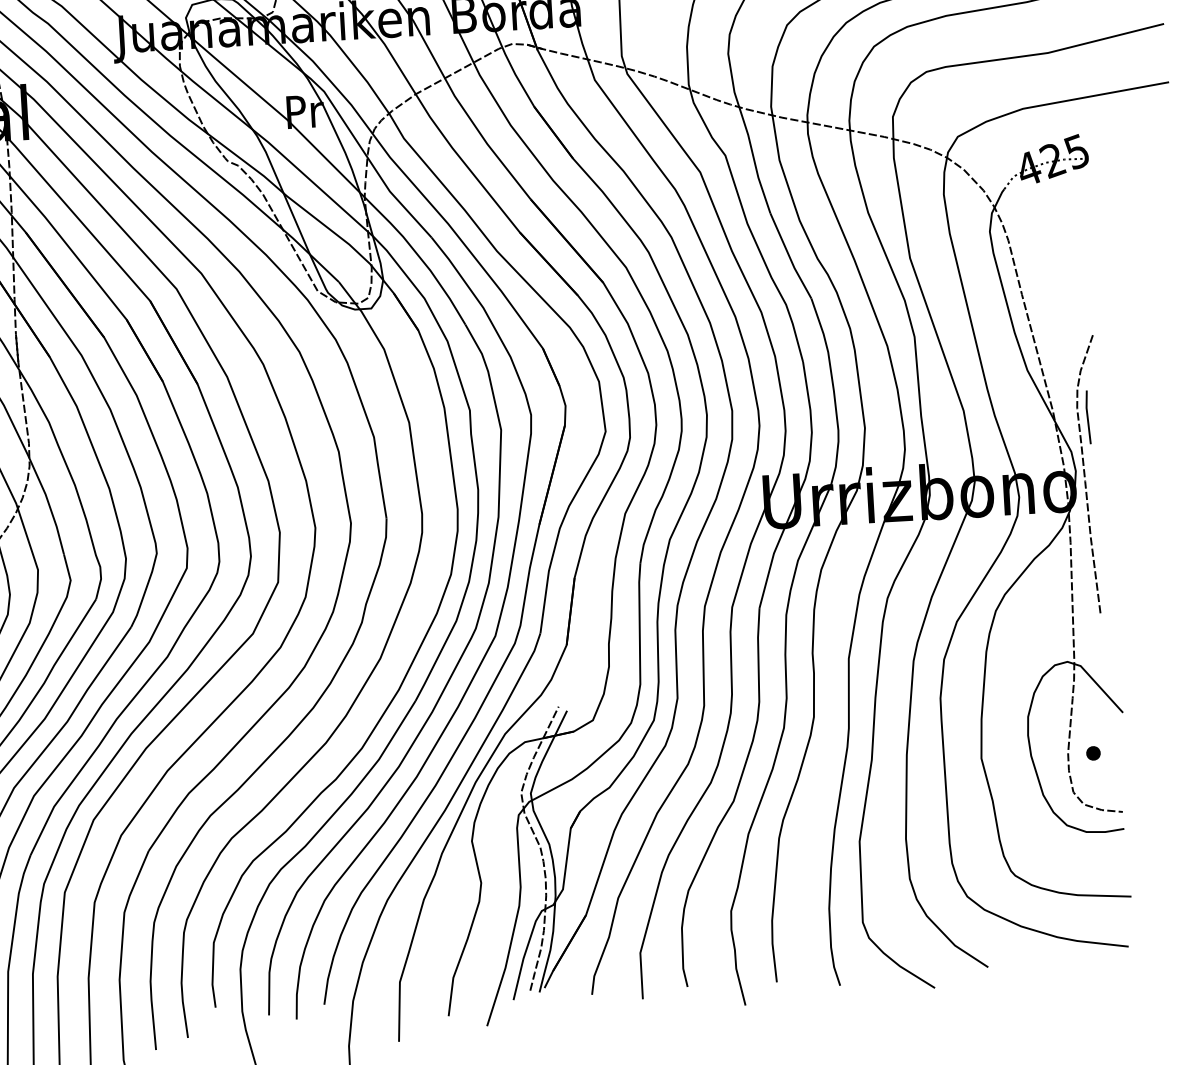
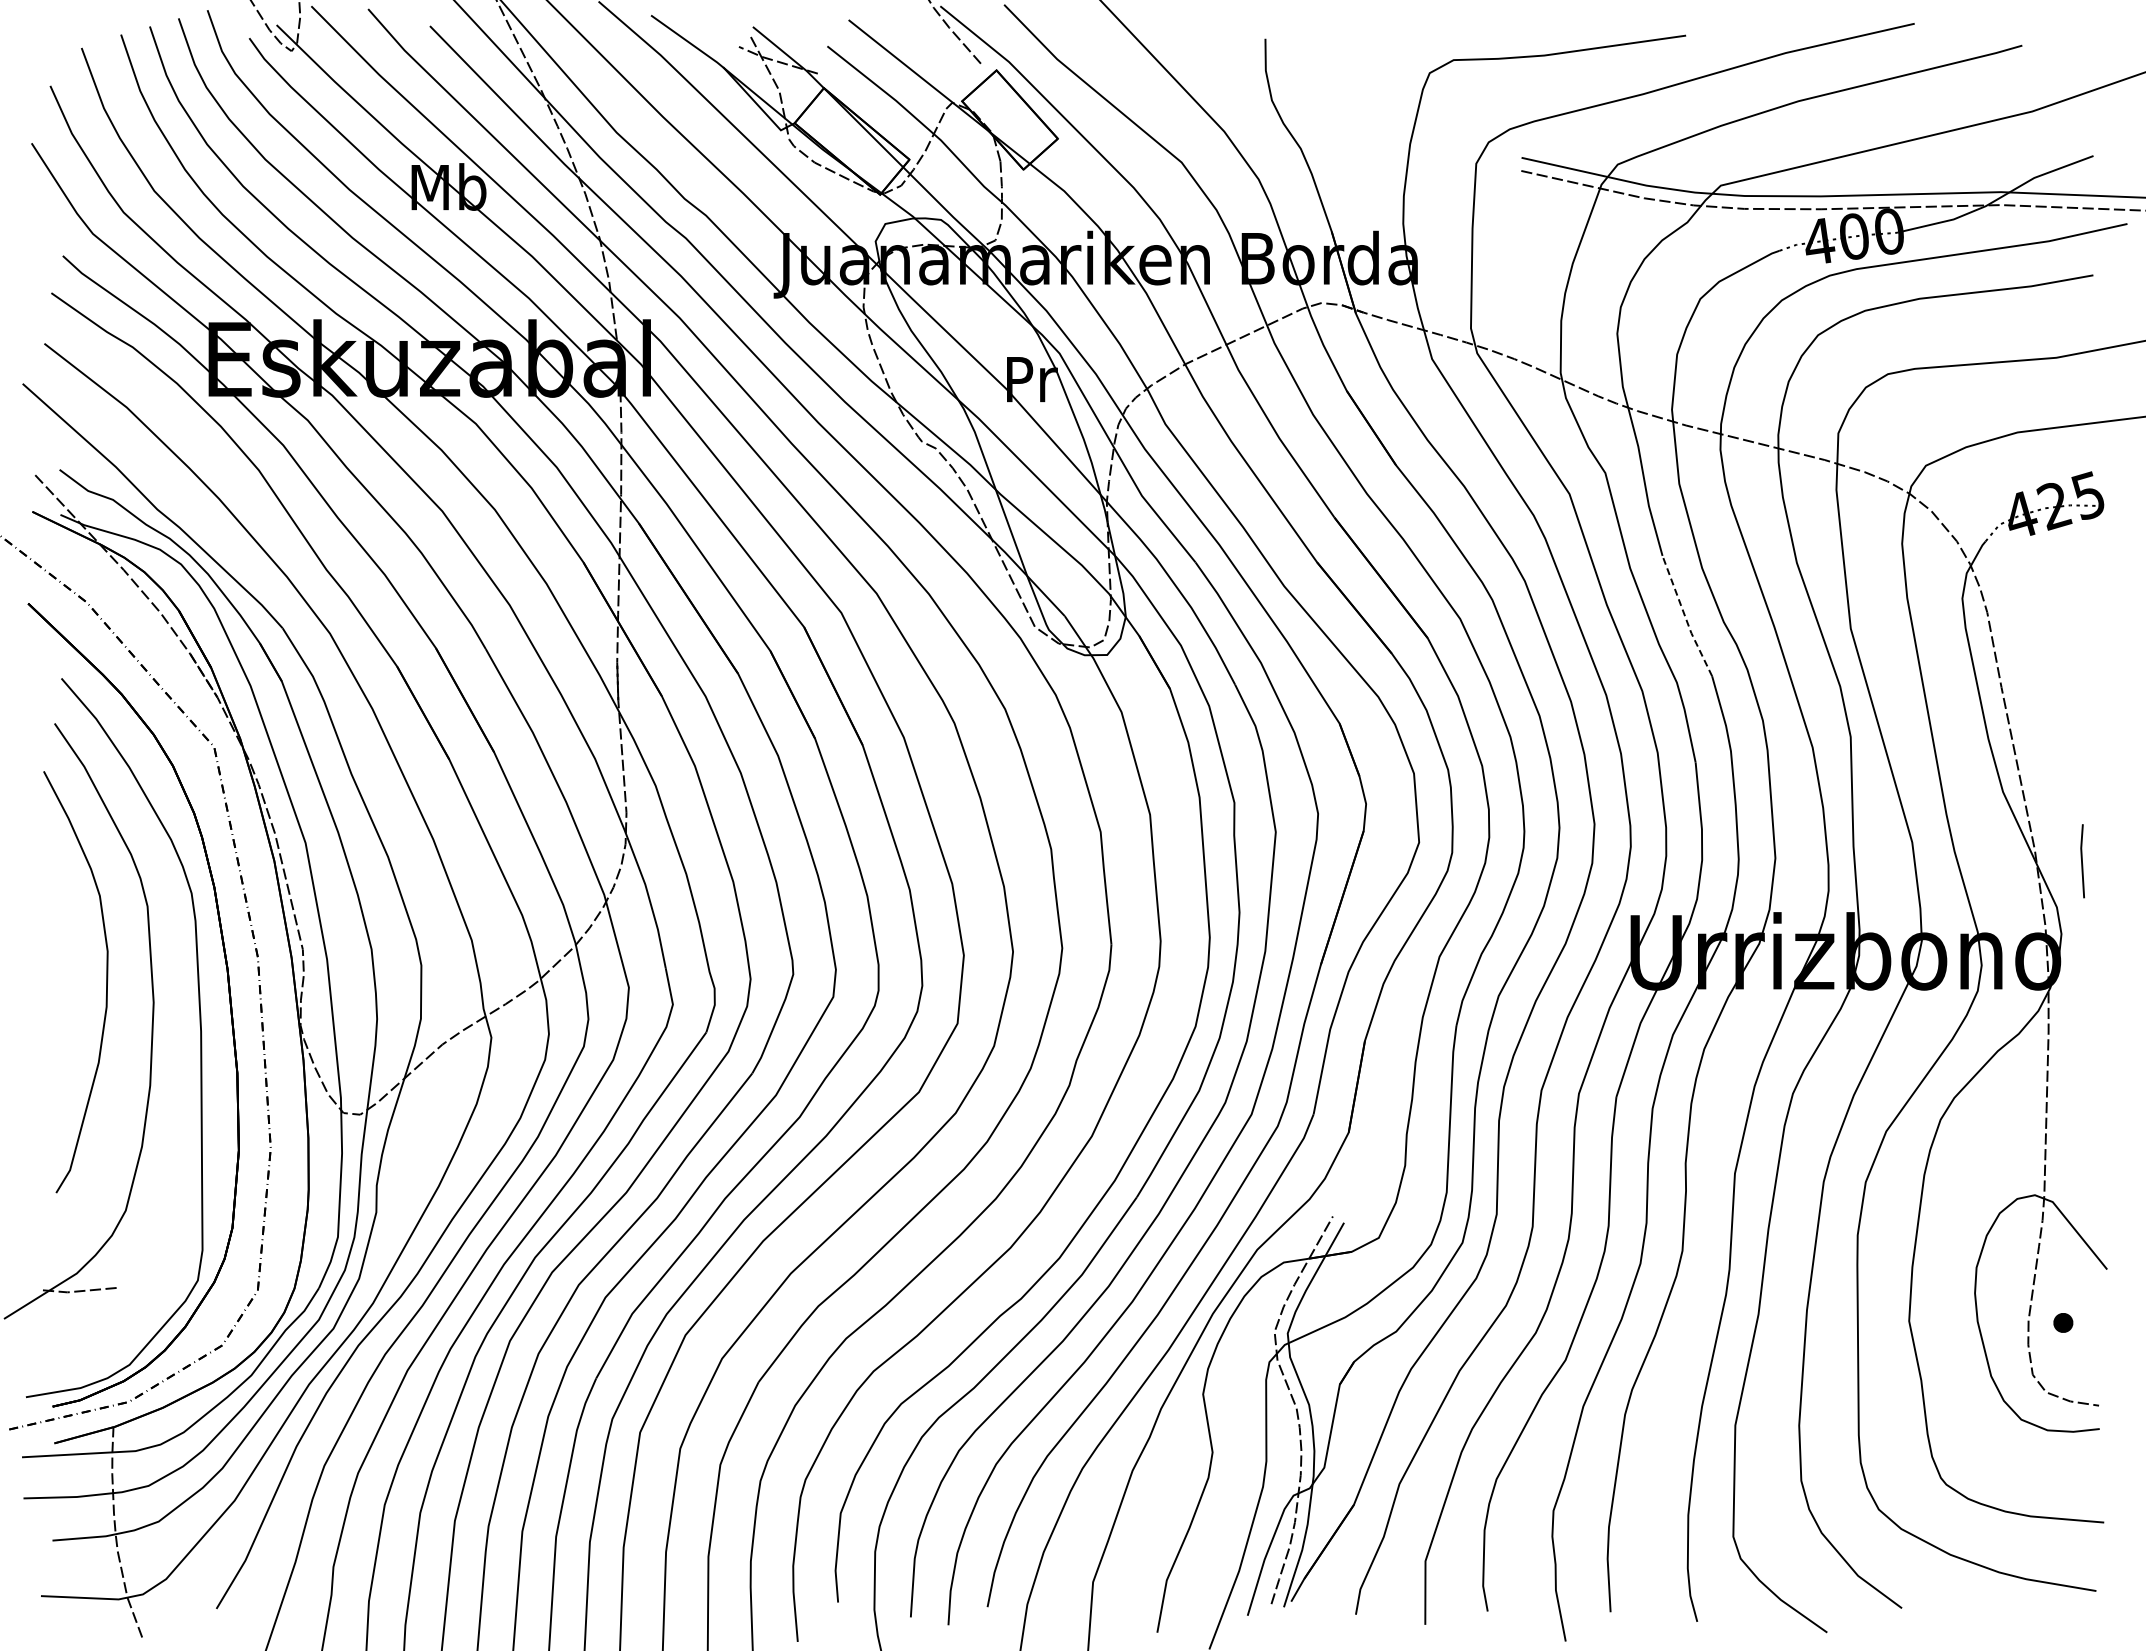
line: (789, 257) -> (1685, 617), solid -> dashed
curve: (1085, 475) -> (2074, 940), removed

